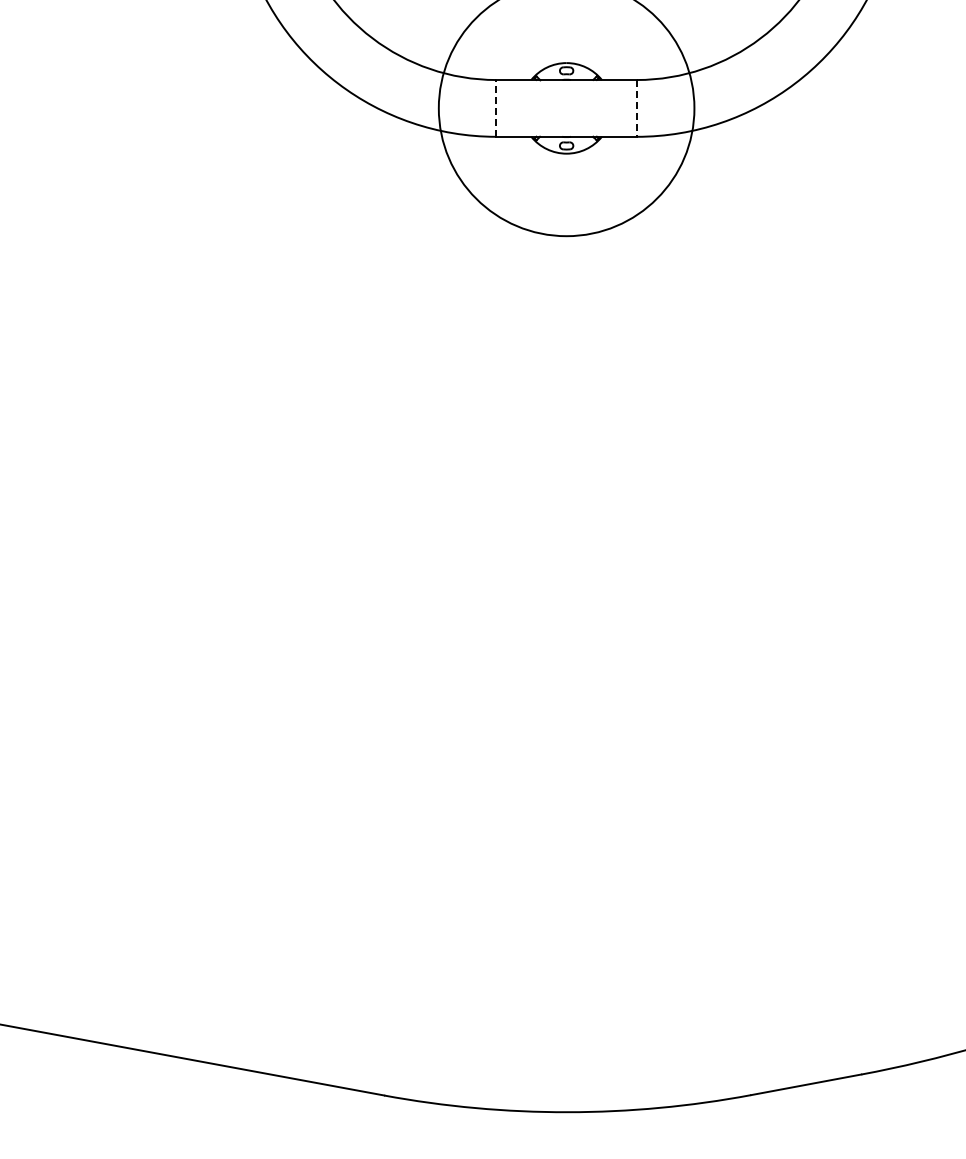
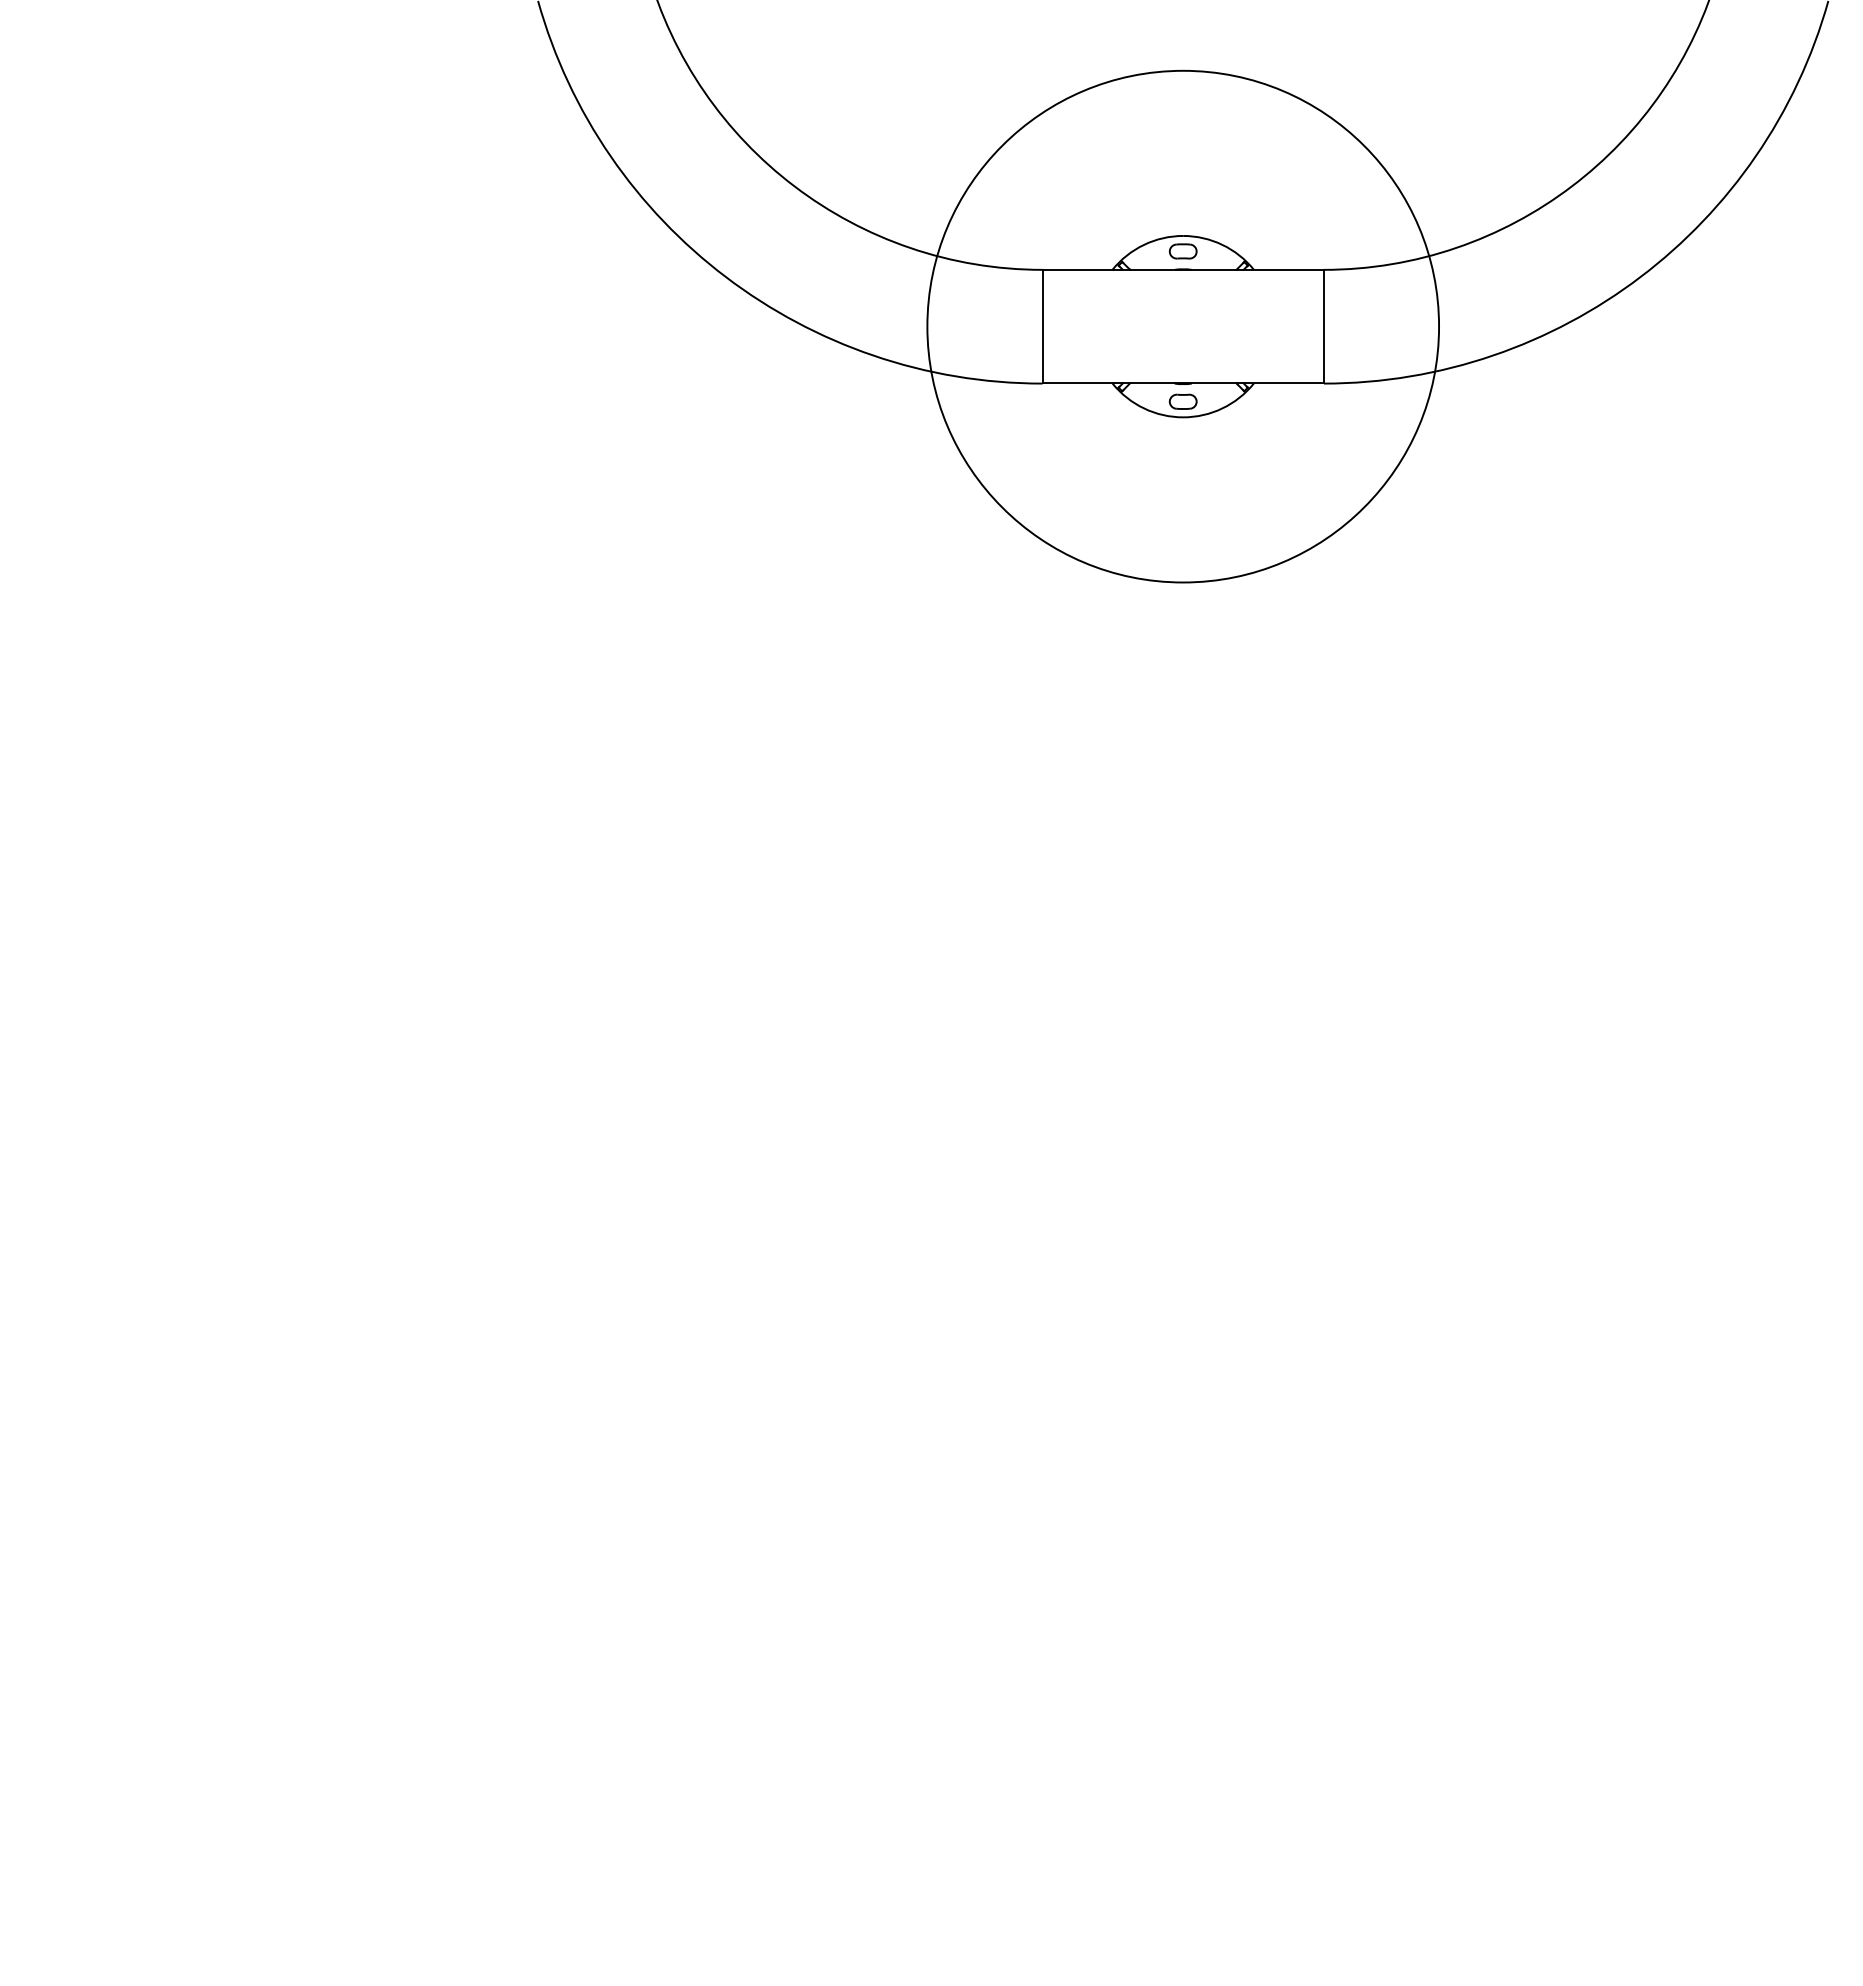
line: (496, 107) -> (1042, 324), dashed -> solid
line: (636, 108) -> (1323, 326), dashed -> solid

